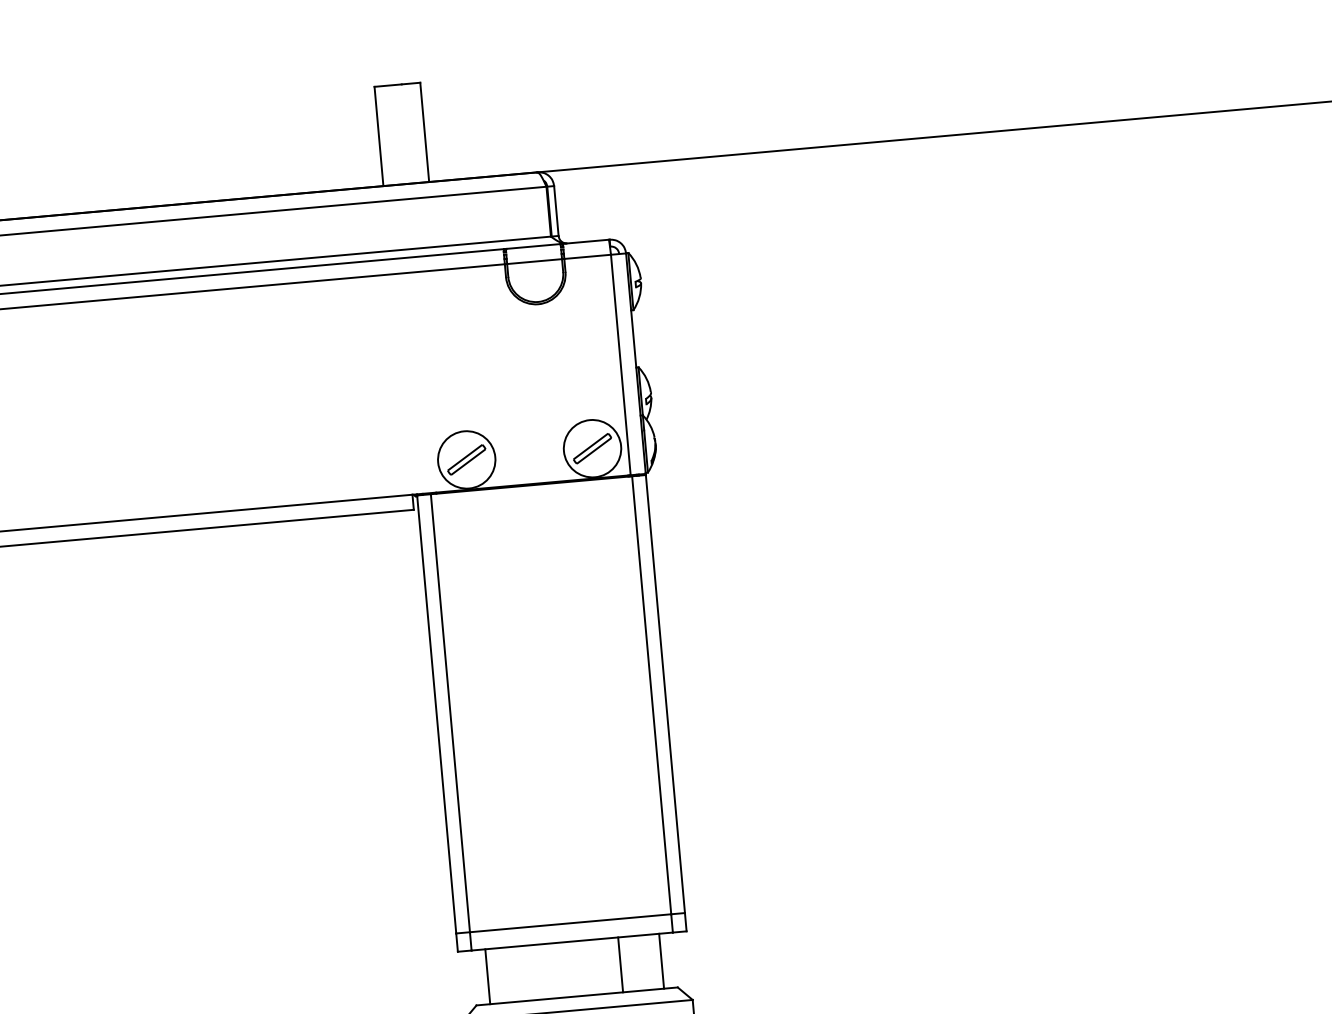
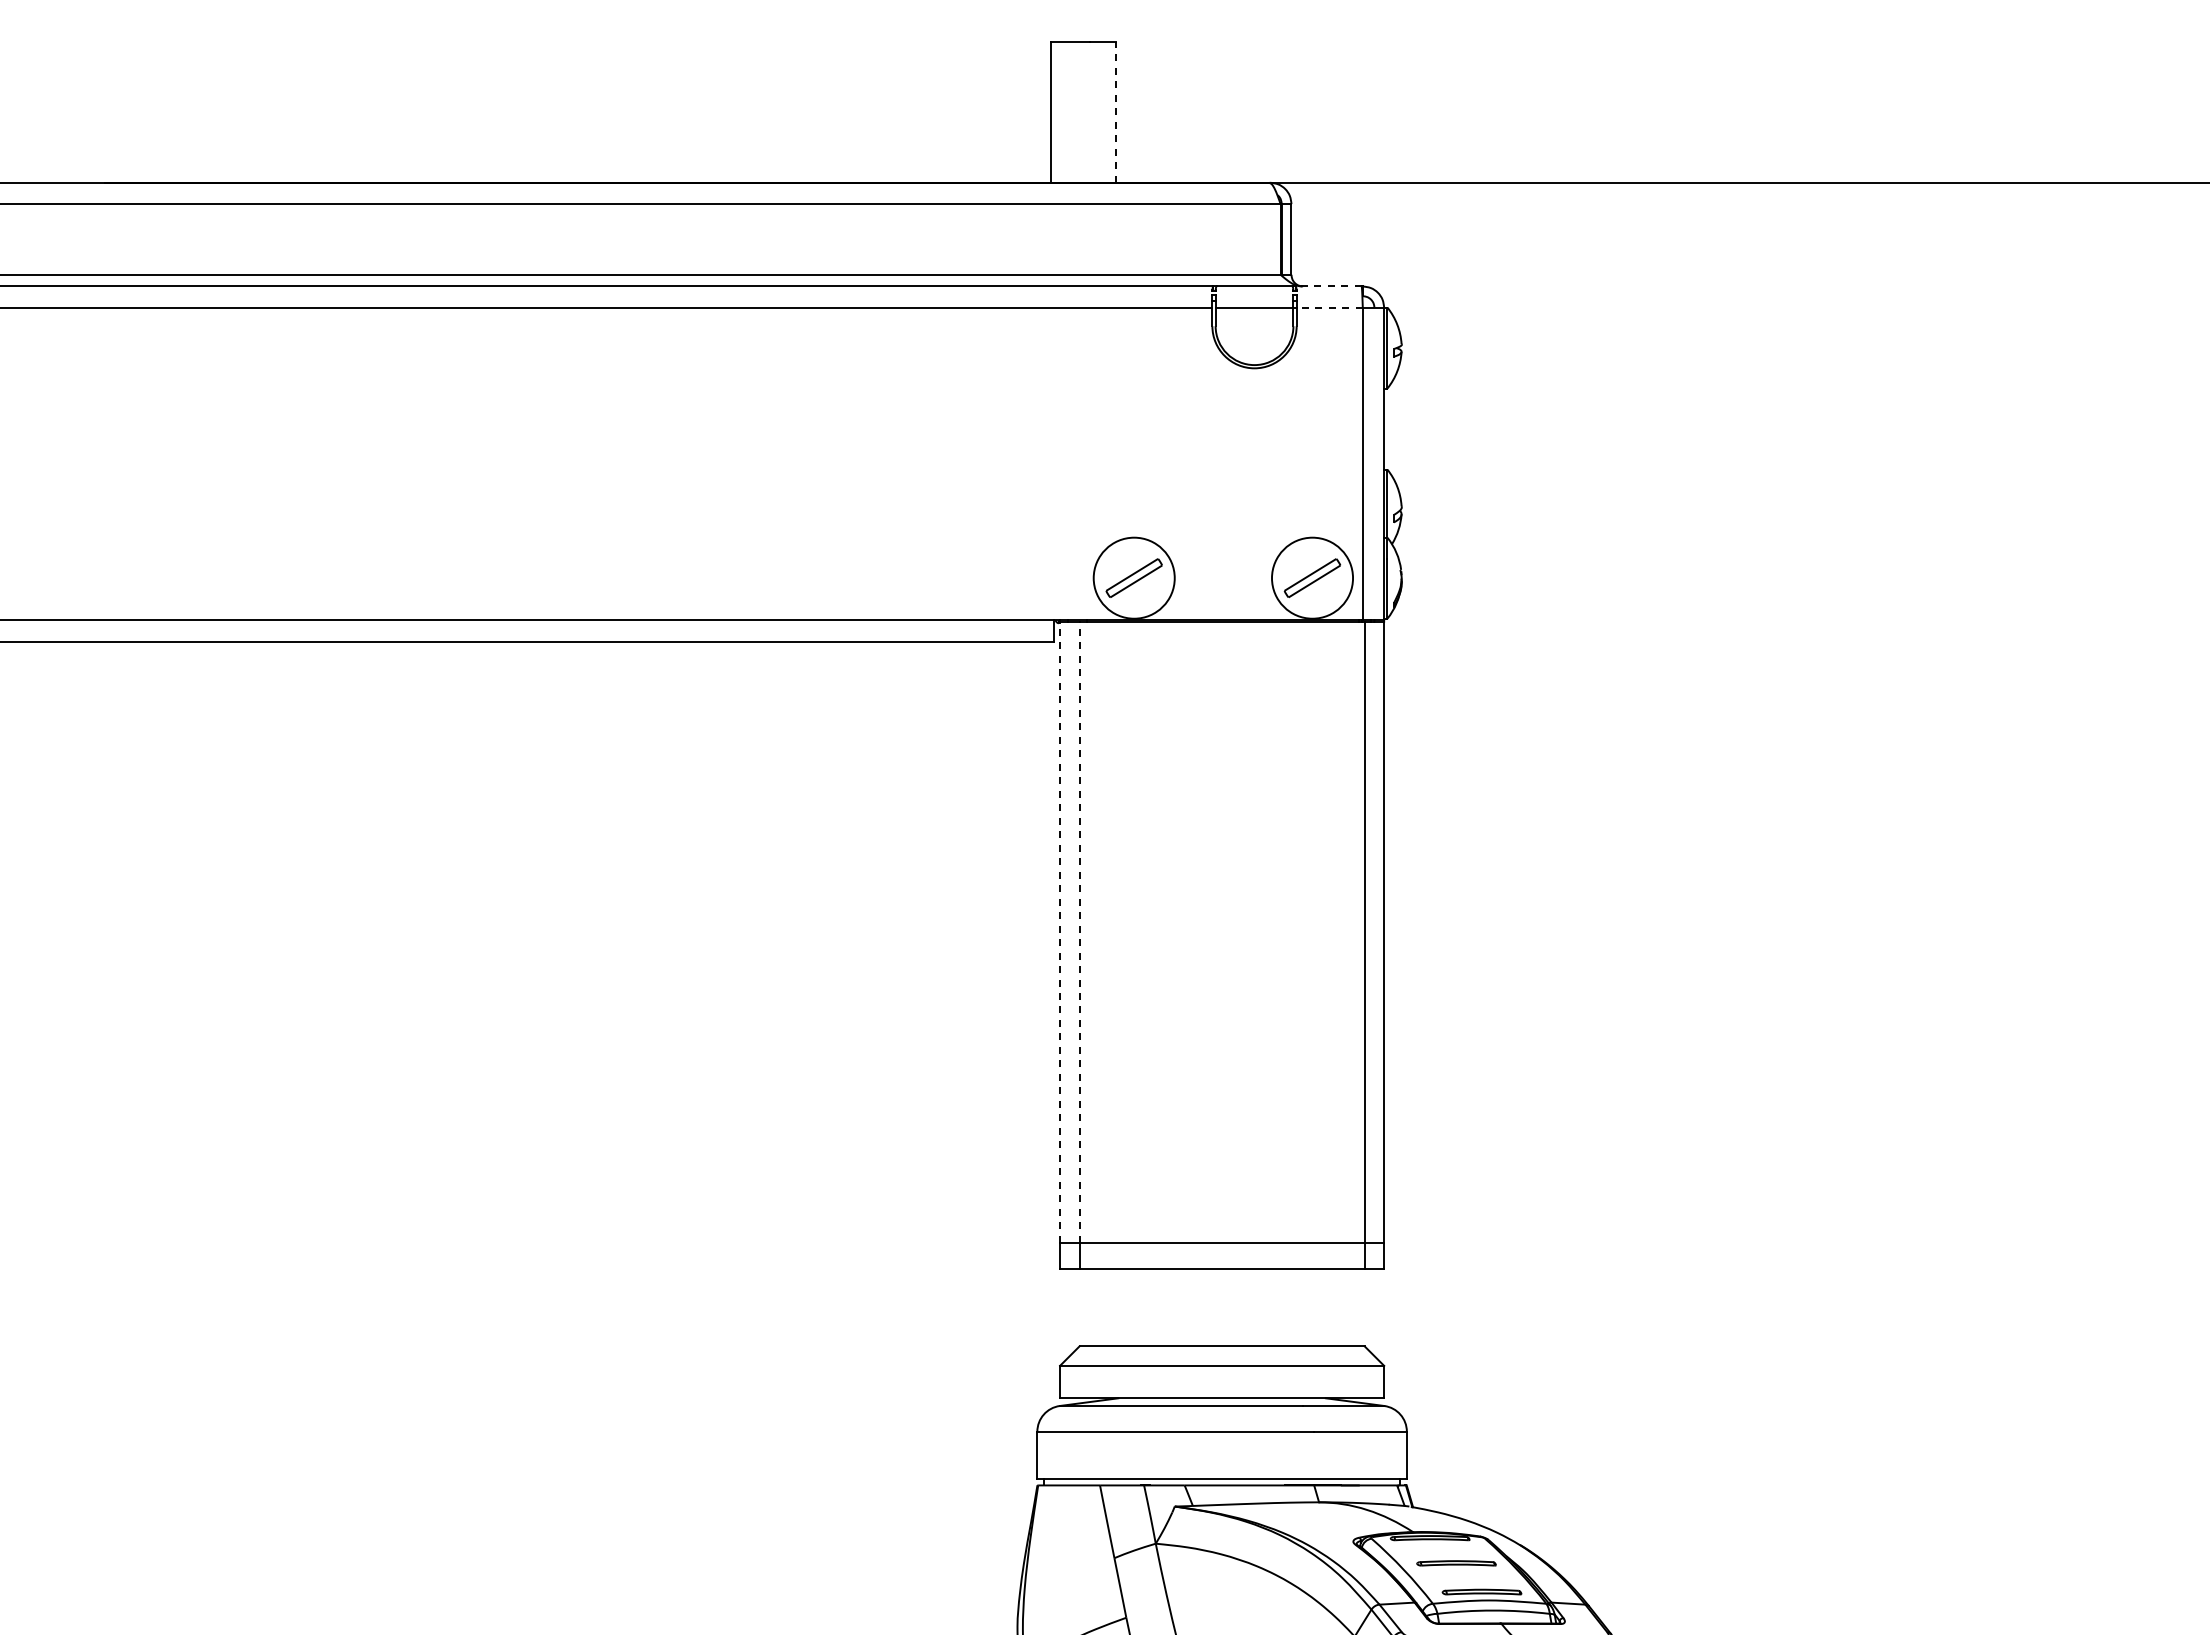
line: (424, 131) -> (1116, 111), solid -> dashed
line: (585, 241) -> (1328, 286), solid -> dashed
line: (587, 256) -> (1329, 307), solid -> dashed
line: (450, 712) -> (1079, 931), solid -> dashed
line: (436, 713) -> (1060, 931), solid -> dashed
line: (661, 961) -> (1345, 1307), removed
line: (620, 964) -> (1287, 1307), removed
line: (487, 976) -> (1098, 1307), removed

